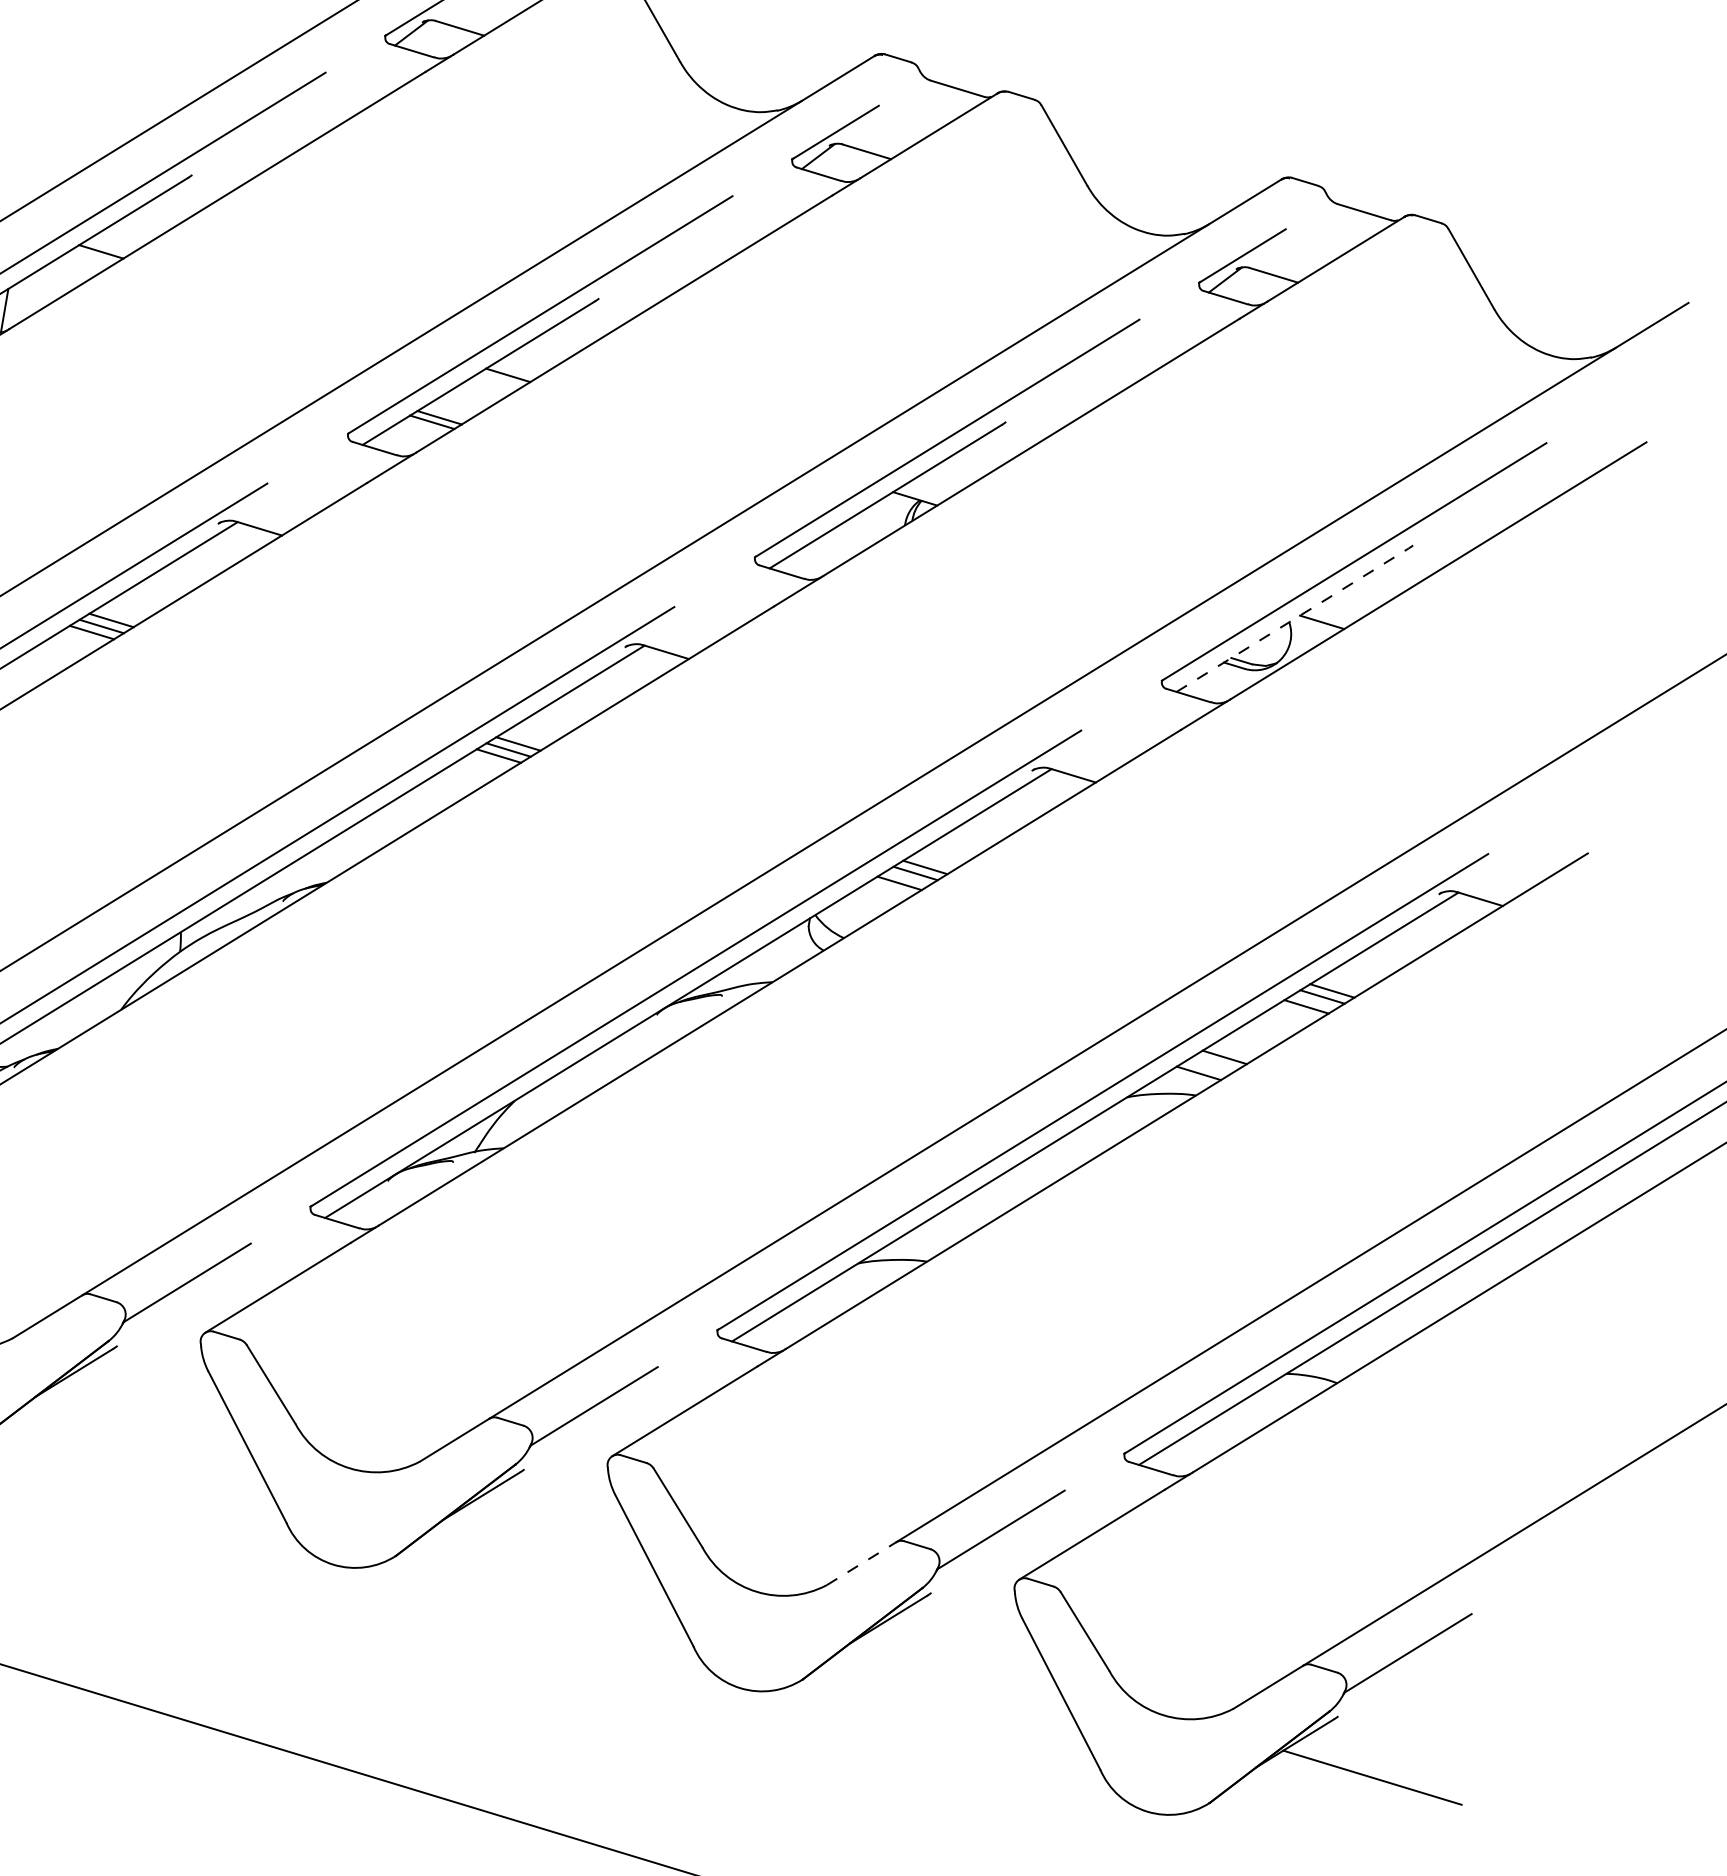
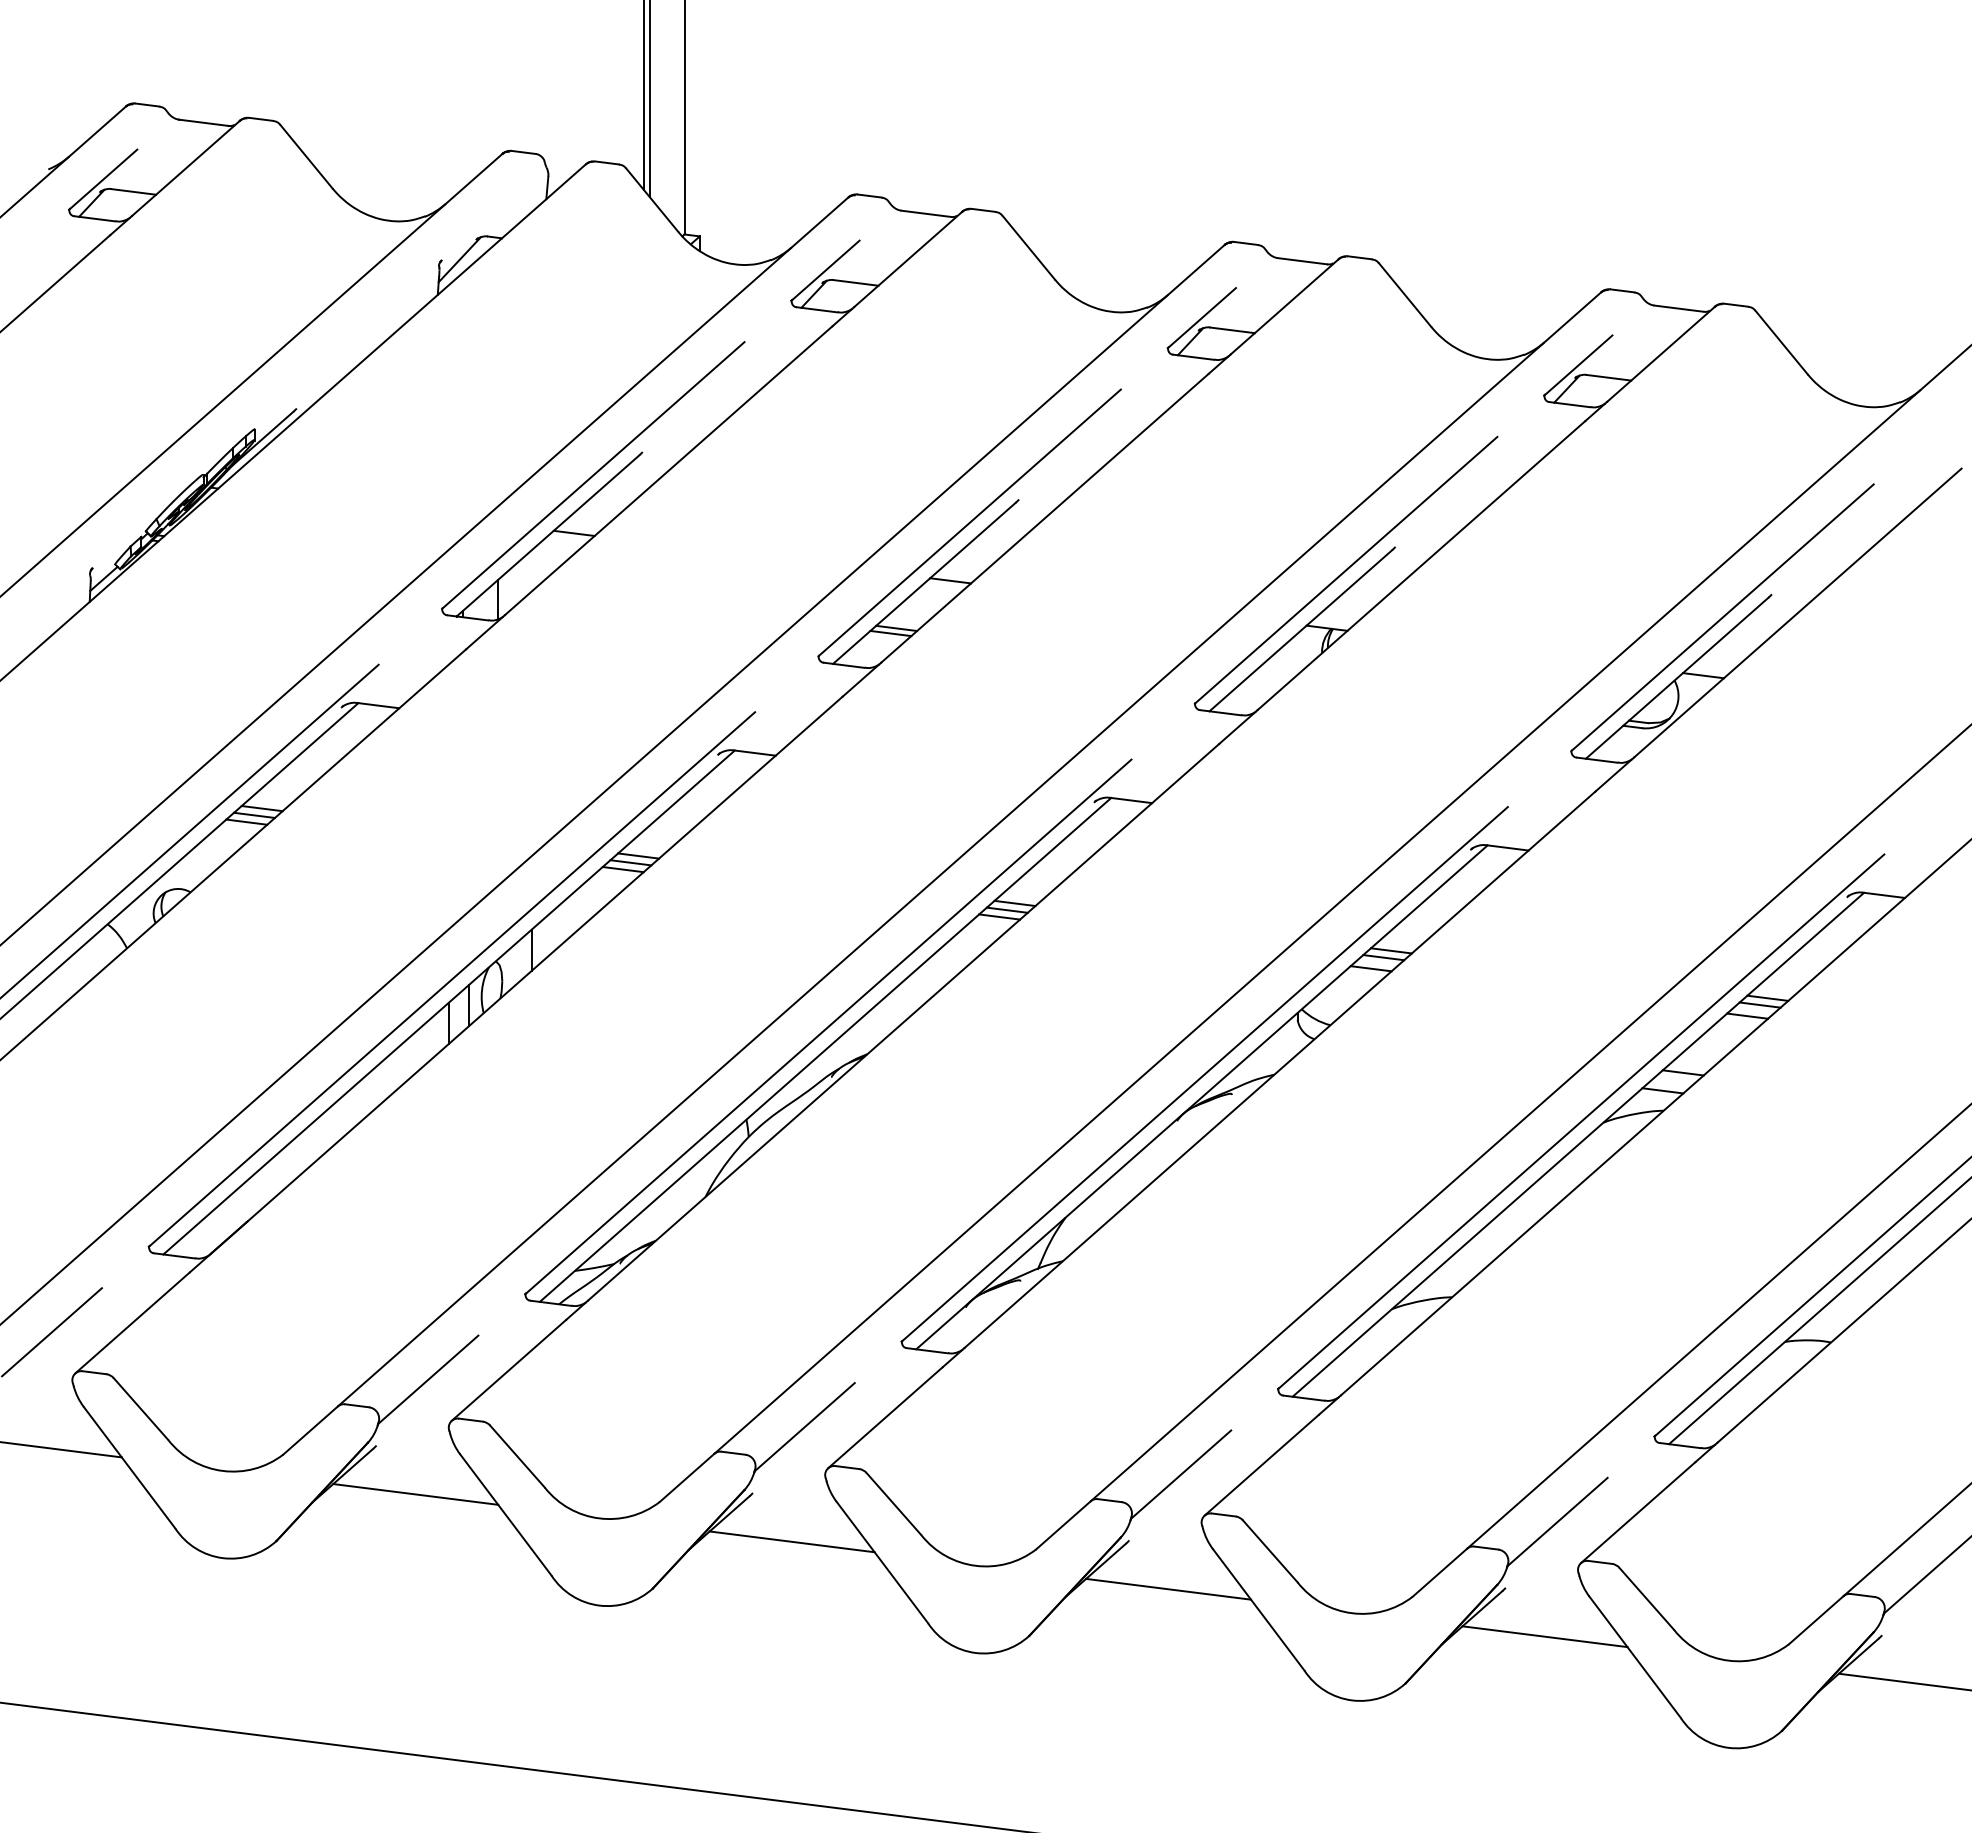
line: (1292, 620) -> (1677, 678), dashed -> solid
line: (151, 1406) -> (791, 1541), added
line: (558, 1529) -> (1168, 1588), added
line: (862, 1563) -> (1440, 1572), dashed -> solid
line: (965, 1653) -> (1544, 1636), added

